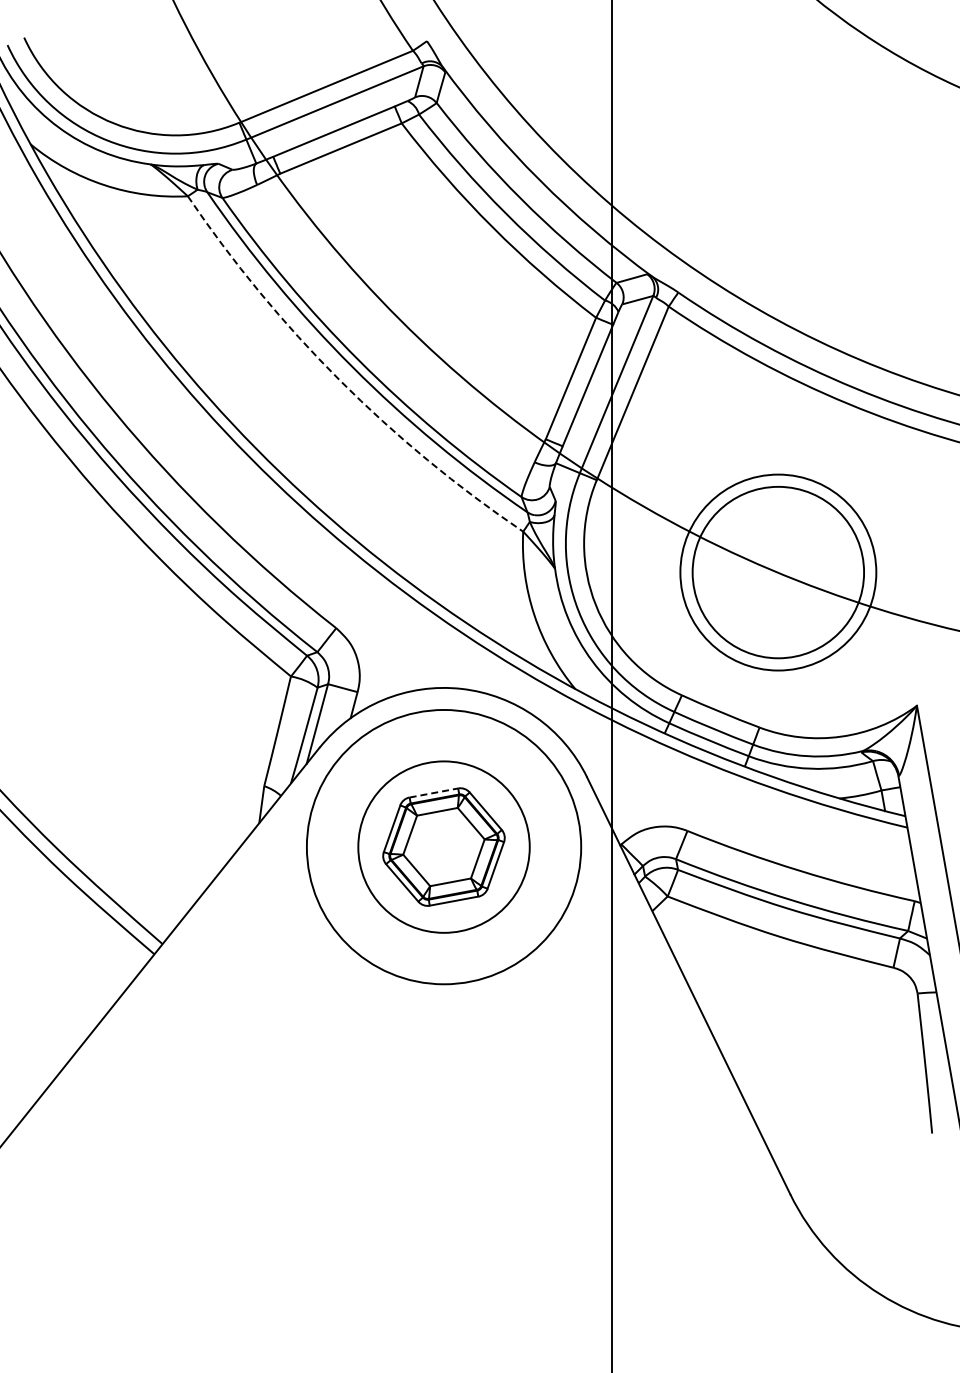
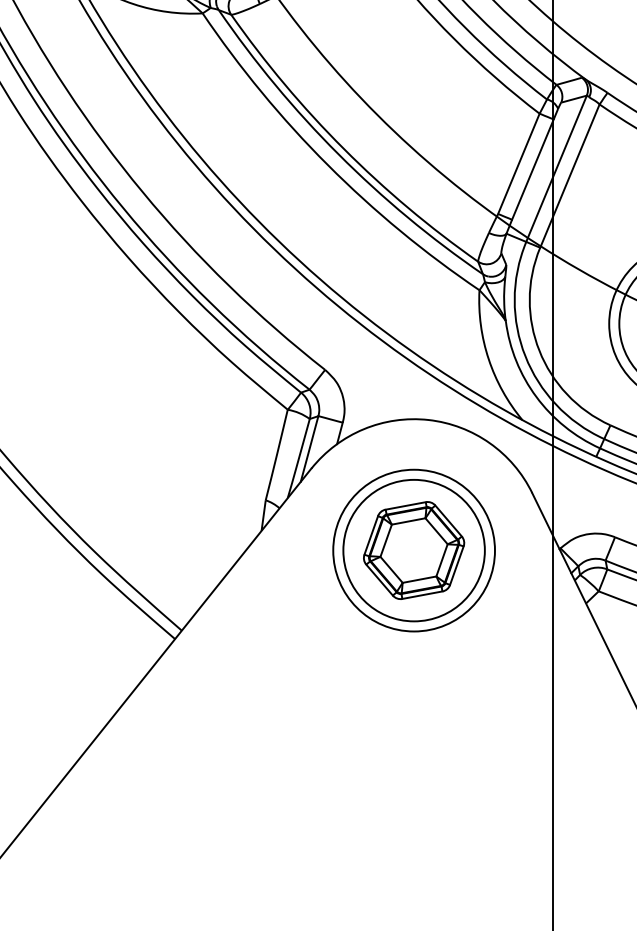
arc: (339, 380) -> (327, 165), dashed -> solid
line: (433, 793) -> (405, 506), dashed -> solid
circle: (444, 847) -> (414, 550), size x0.71

